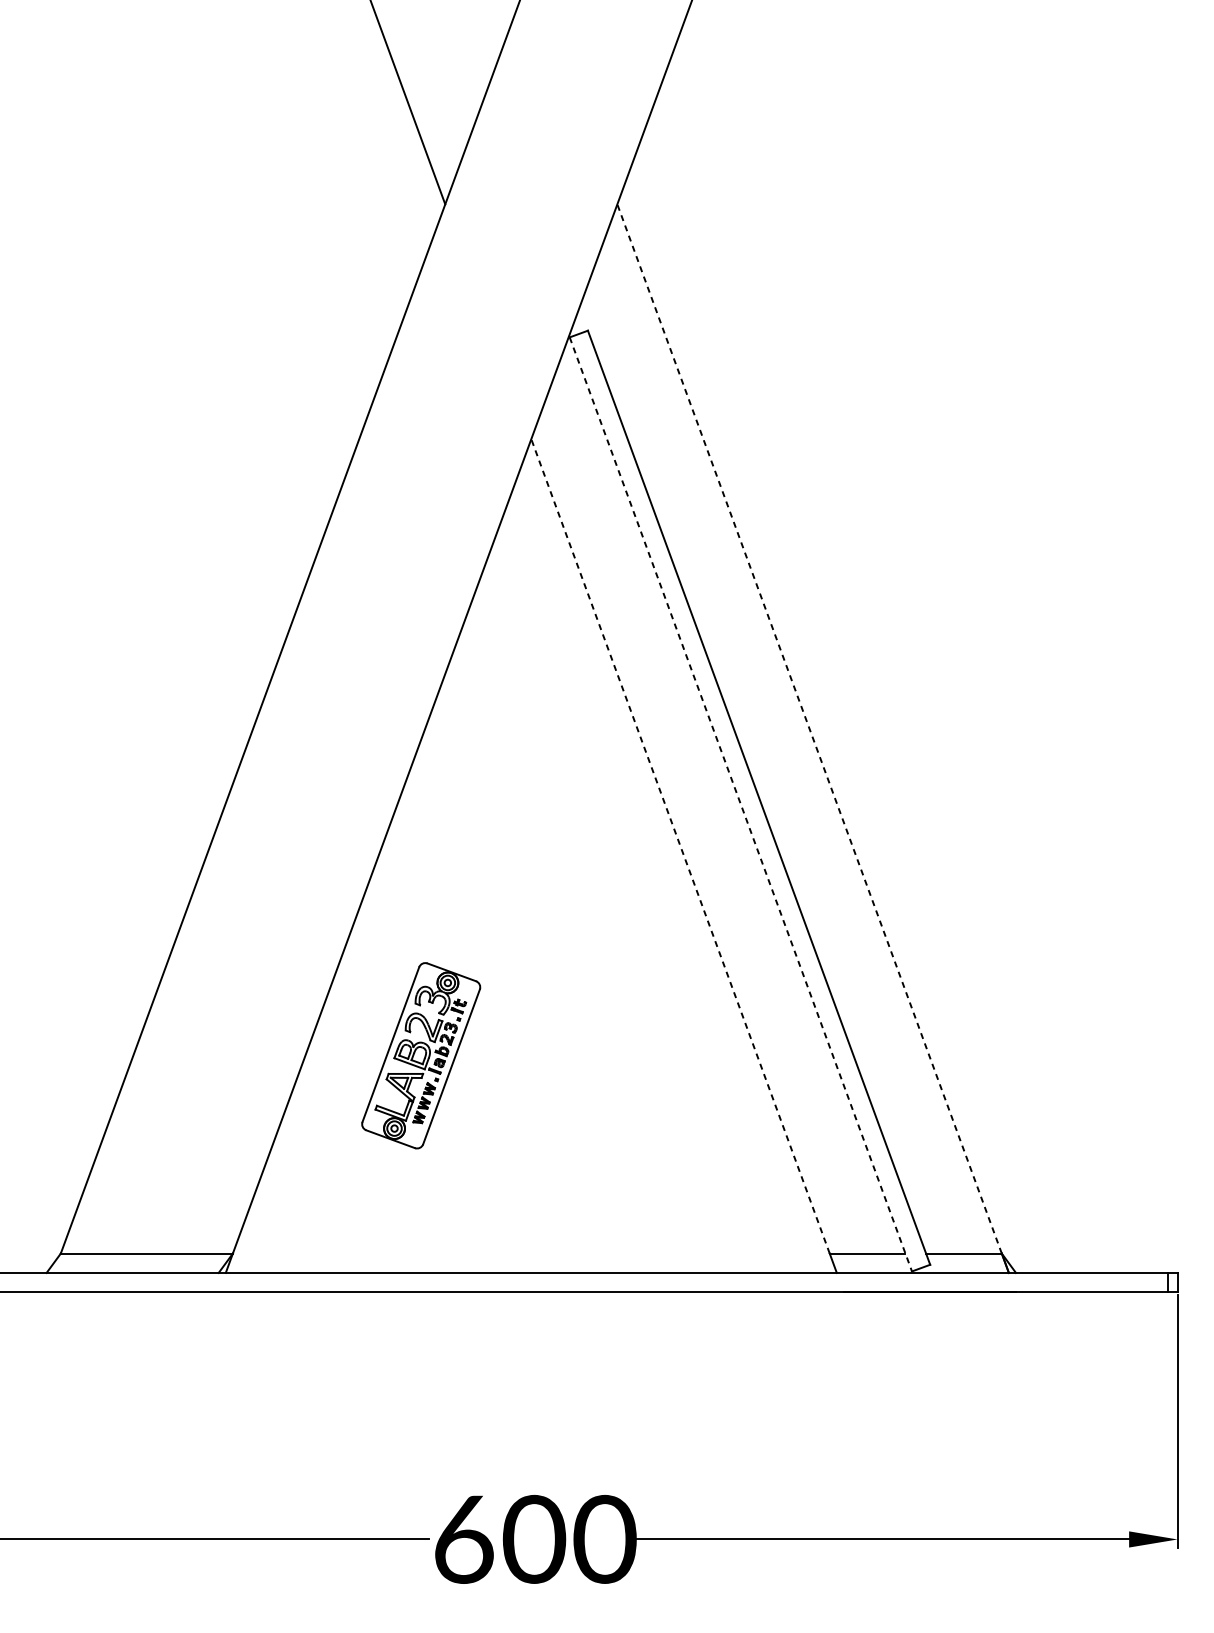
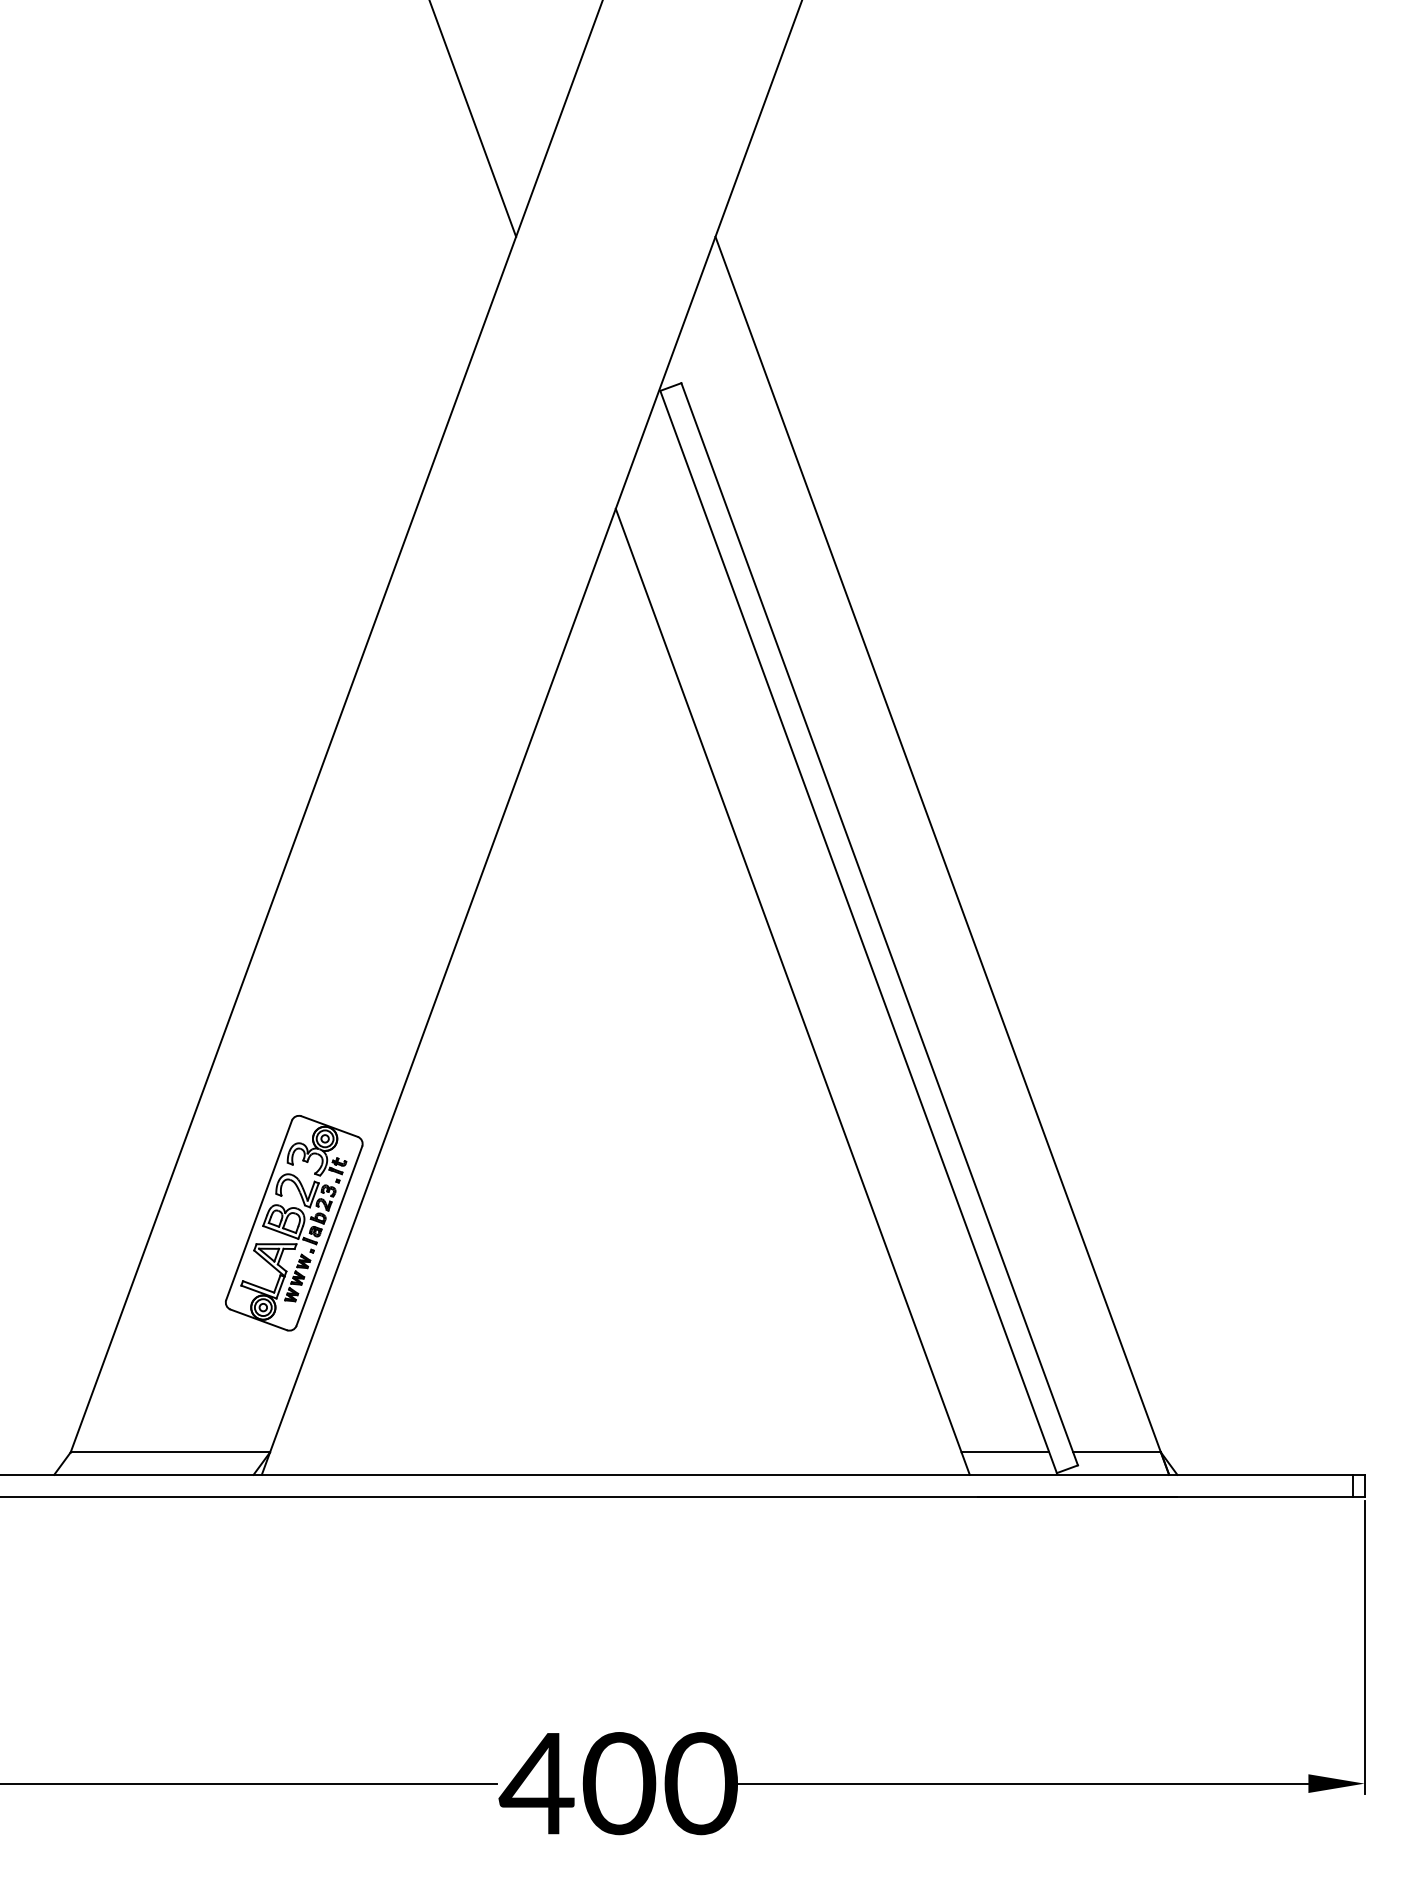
line: (809, 728) -> (938, 844), dashed -> solid
line: (740, 804) -> (858, 932), dashed -> solid
line: (680, 846) -> (788, 980), dashed -> solid
part: (421, 1056) -> (294, 1223), moved
text: (462, 1540) -> (536, 1784), 600 -> 400

